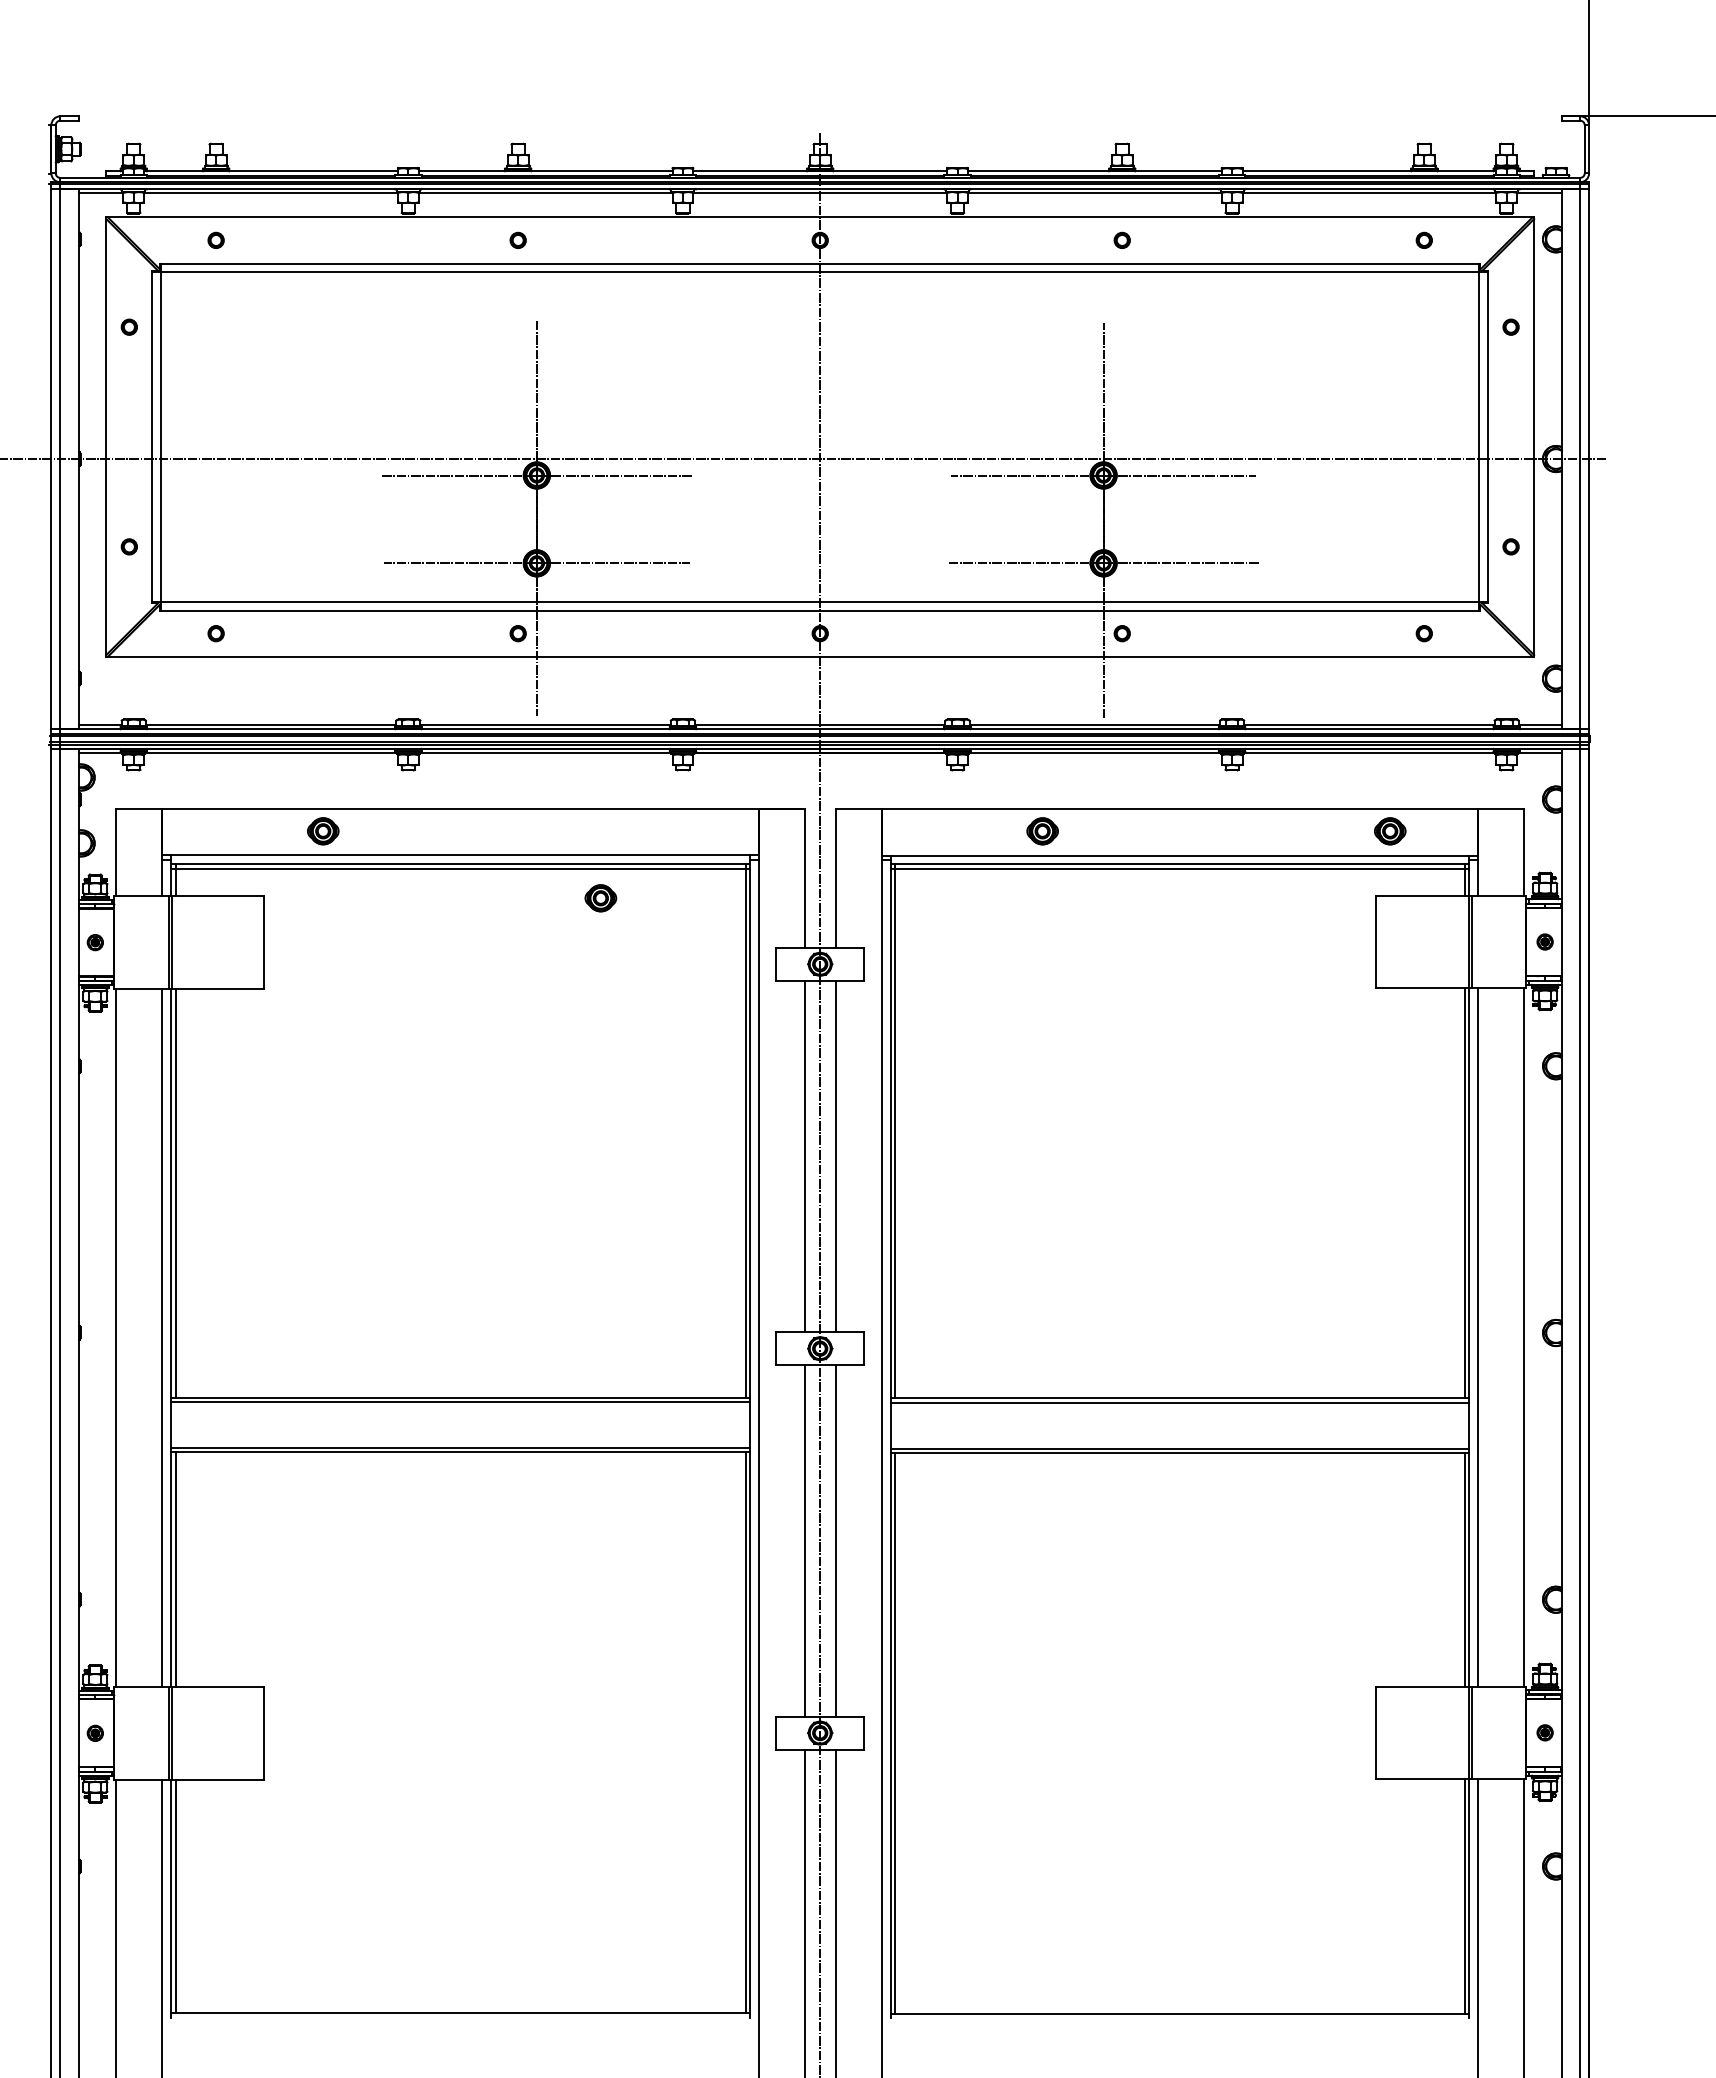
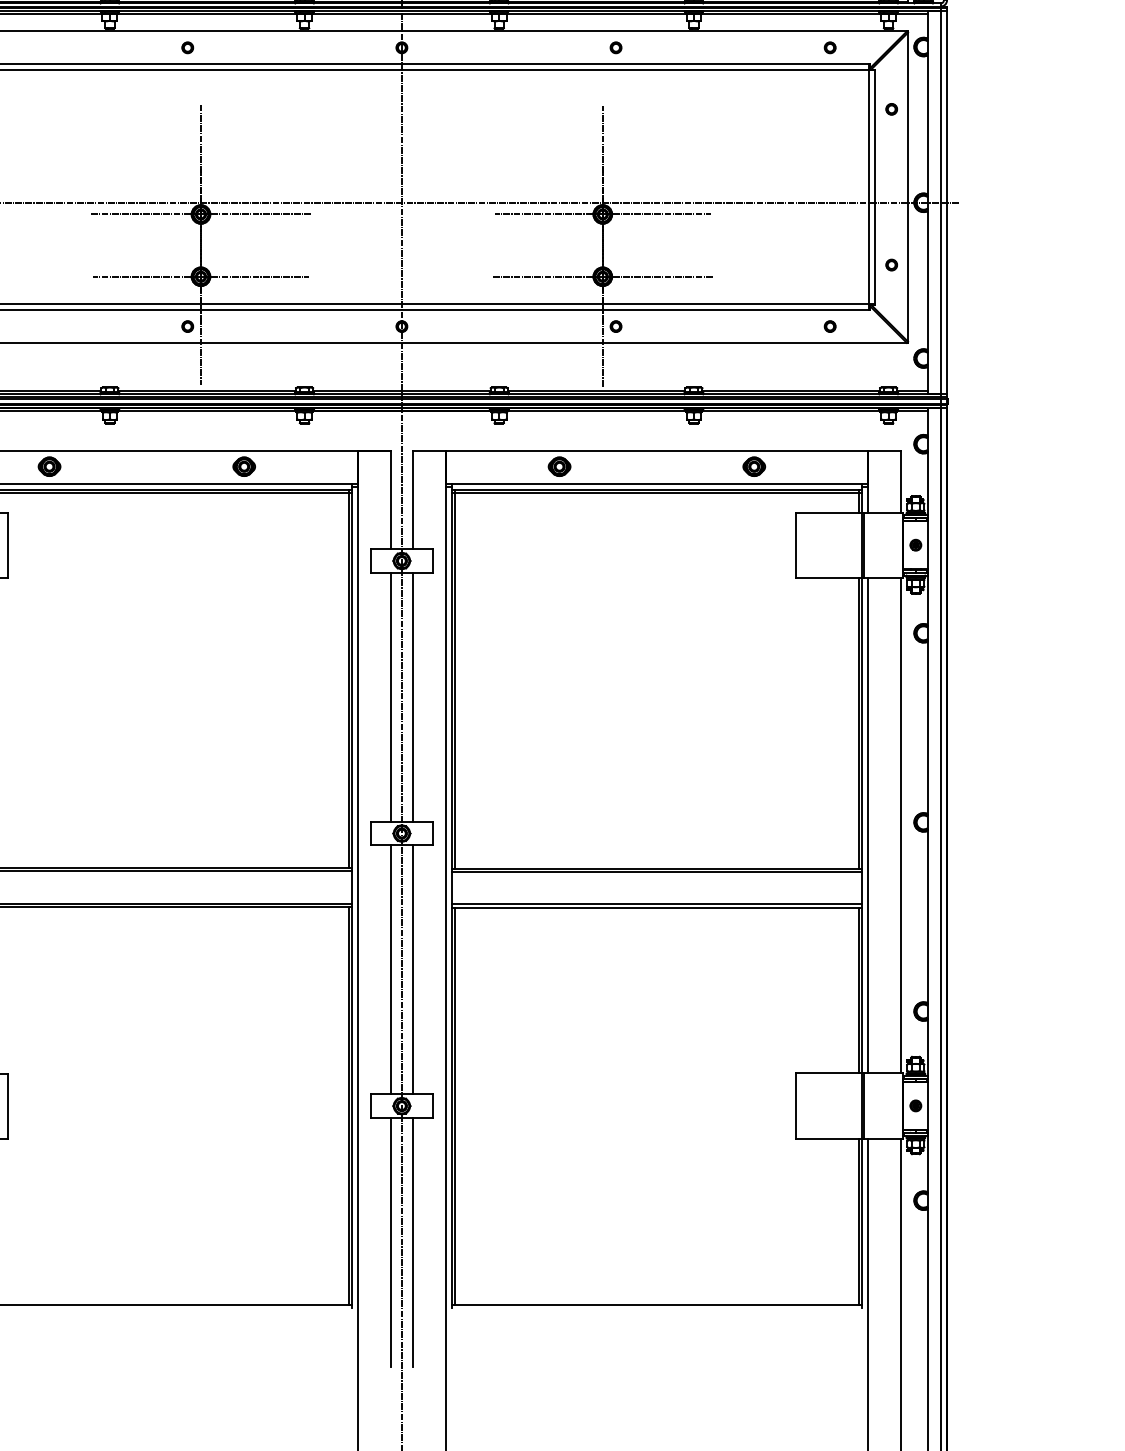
part: (1390, 831) -> (754, 466), moved
part: (600, 898) -> (243, 466), moved

